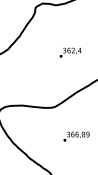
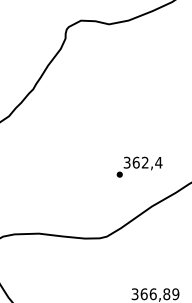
text: (70, 52) -> (139, 166), moved

